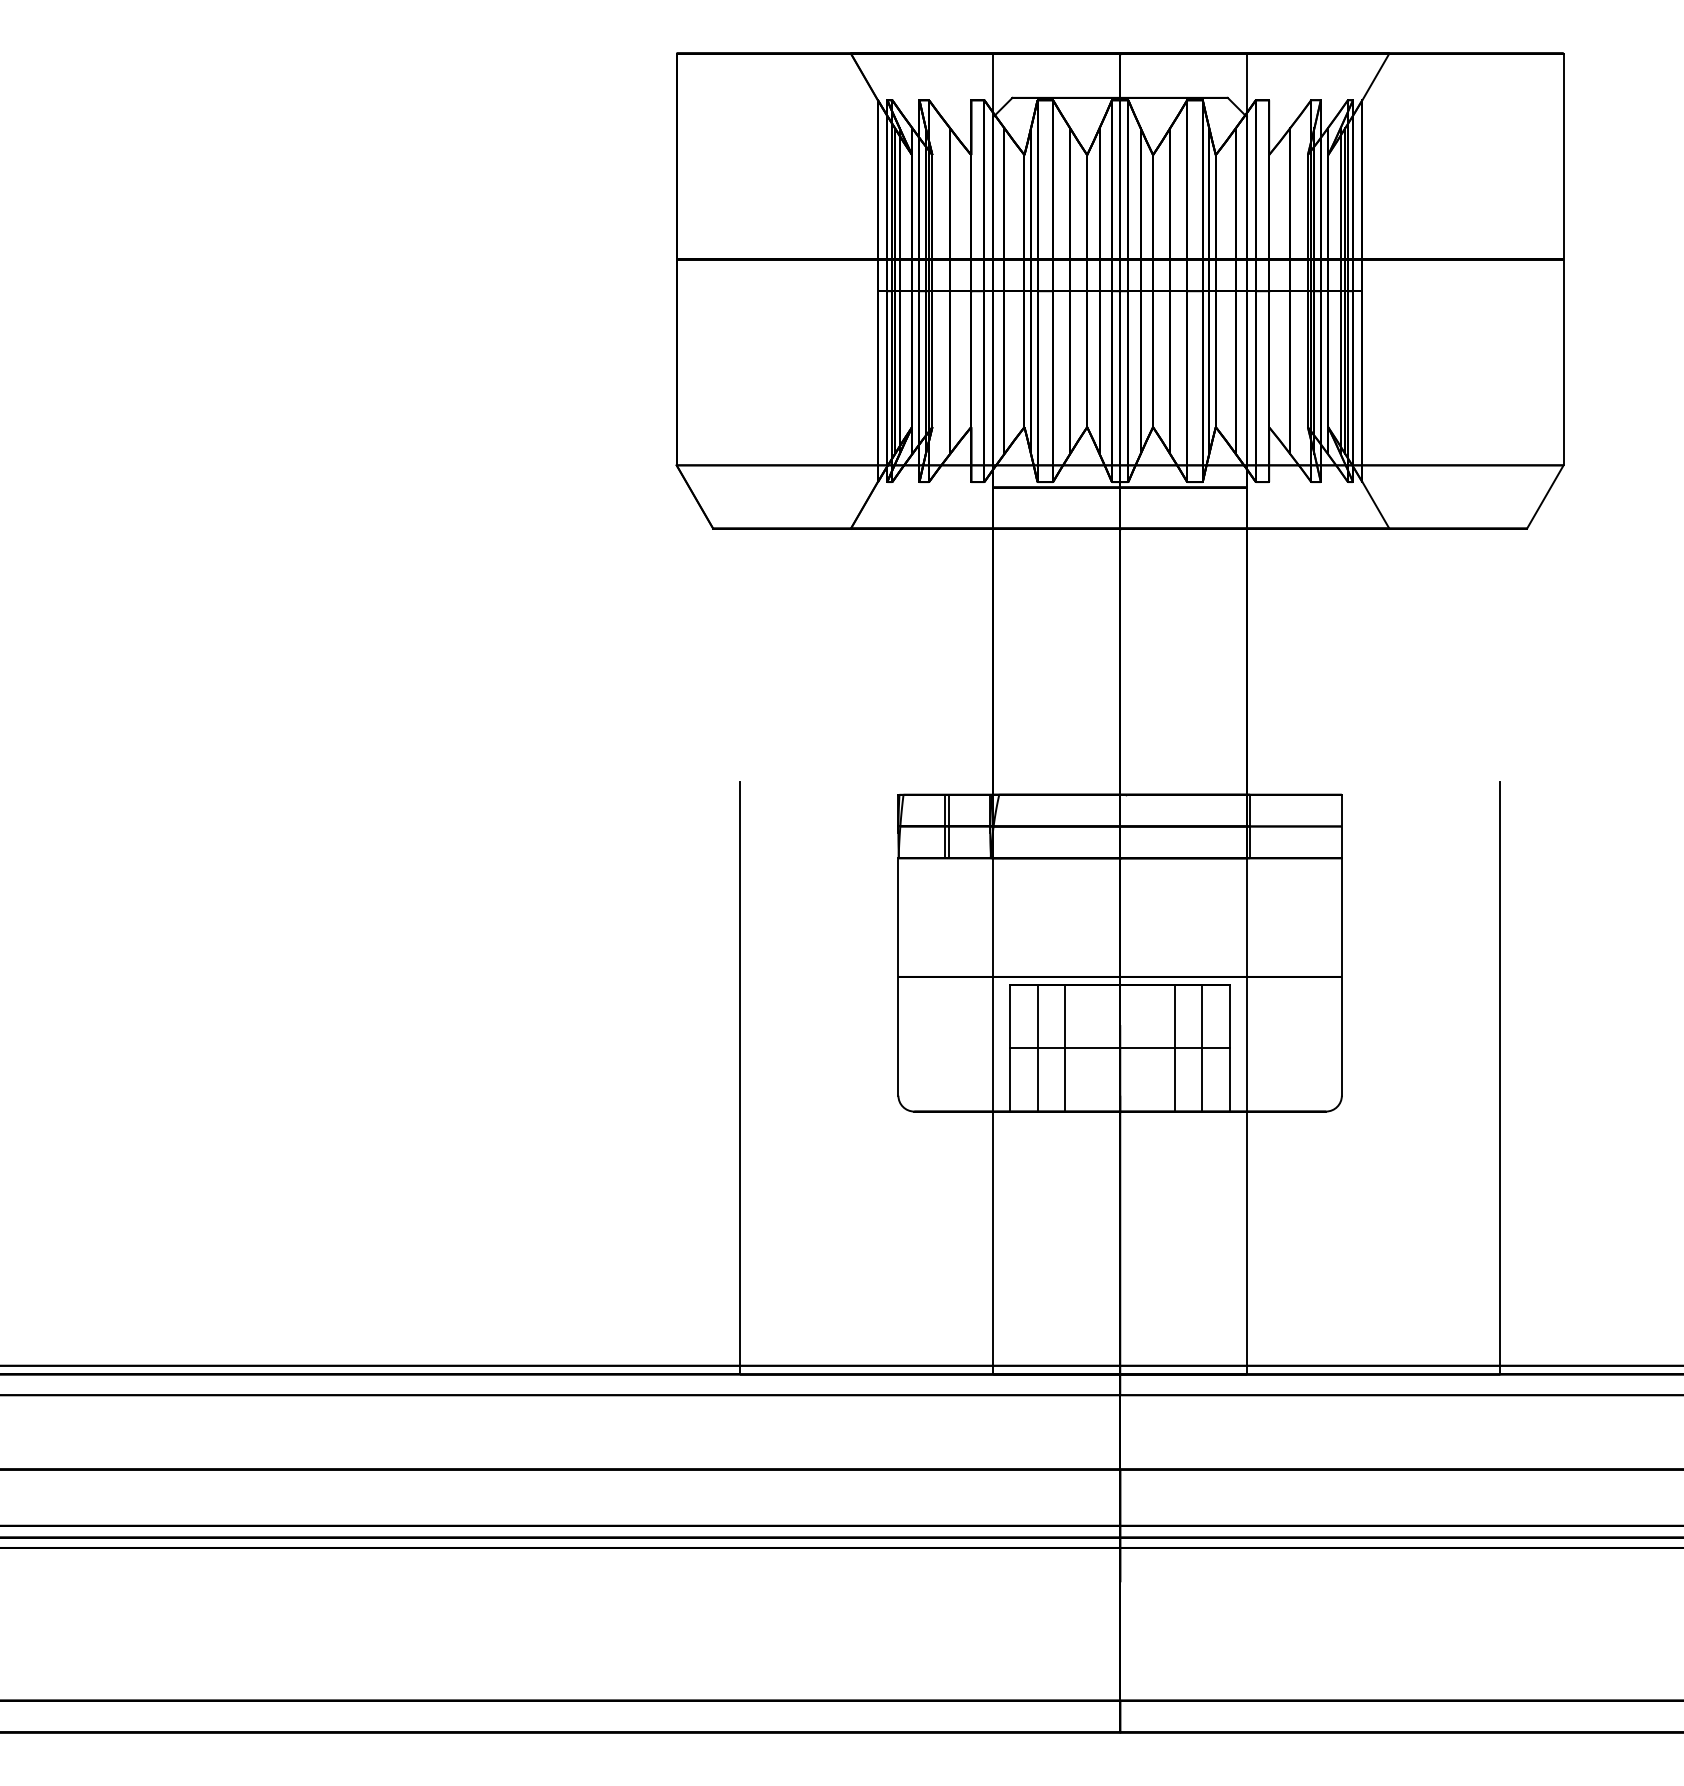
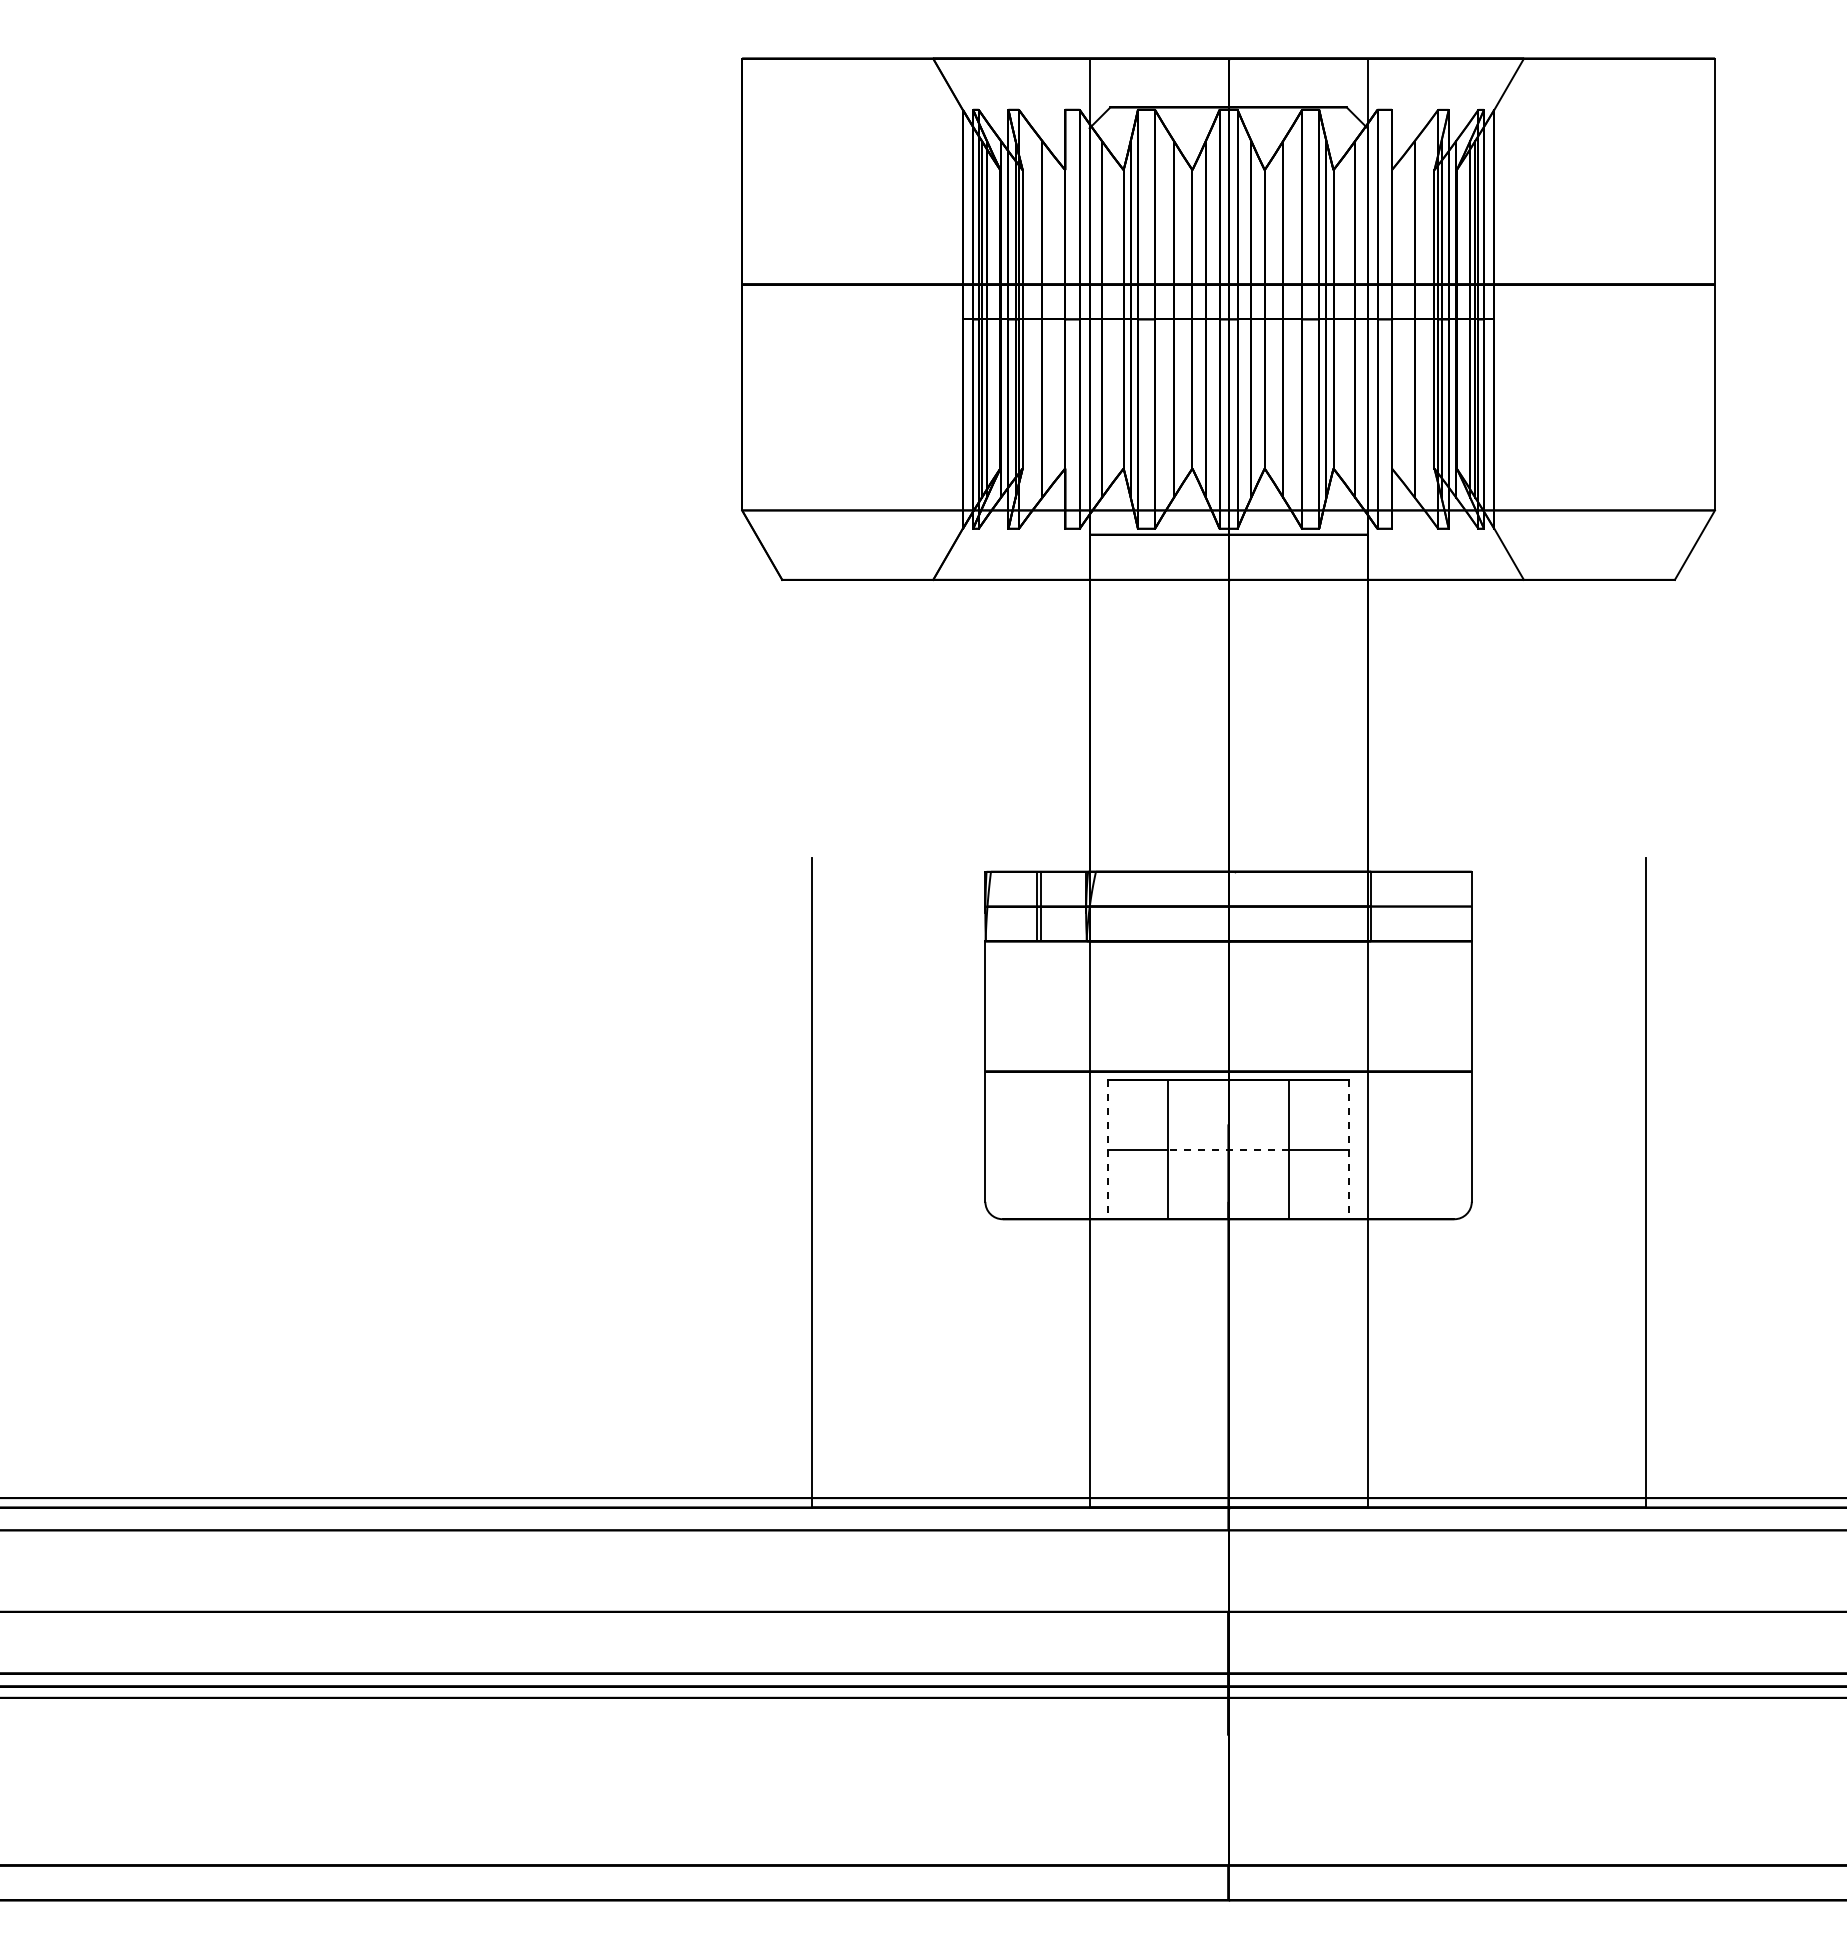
line: (1038, 1047) -> (1138, 1149), removed
line: (1120, 1047) -> (1228, 1149), solid -> dashed
line: (1202, 1047) -> (1318, 1149), removed
line: (1010, 1048) -> (1108, 1150), solid -> dashed
line: (1229, 1048) -> (1348, 1150), solid -> dashed

